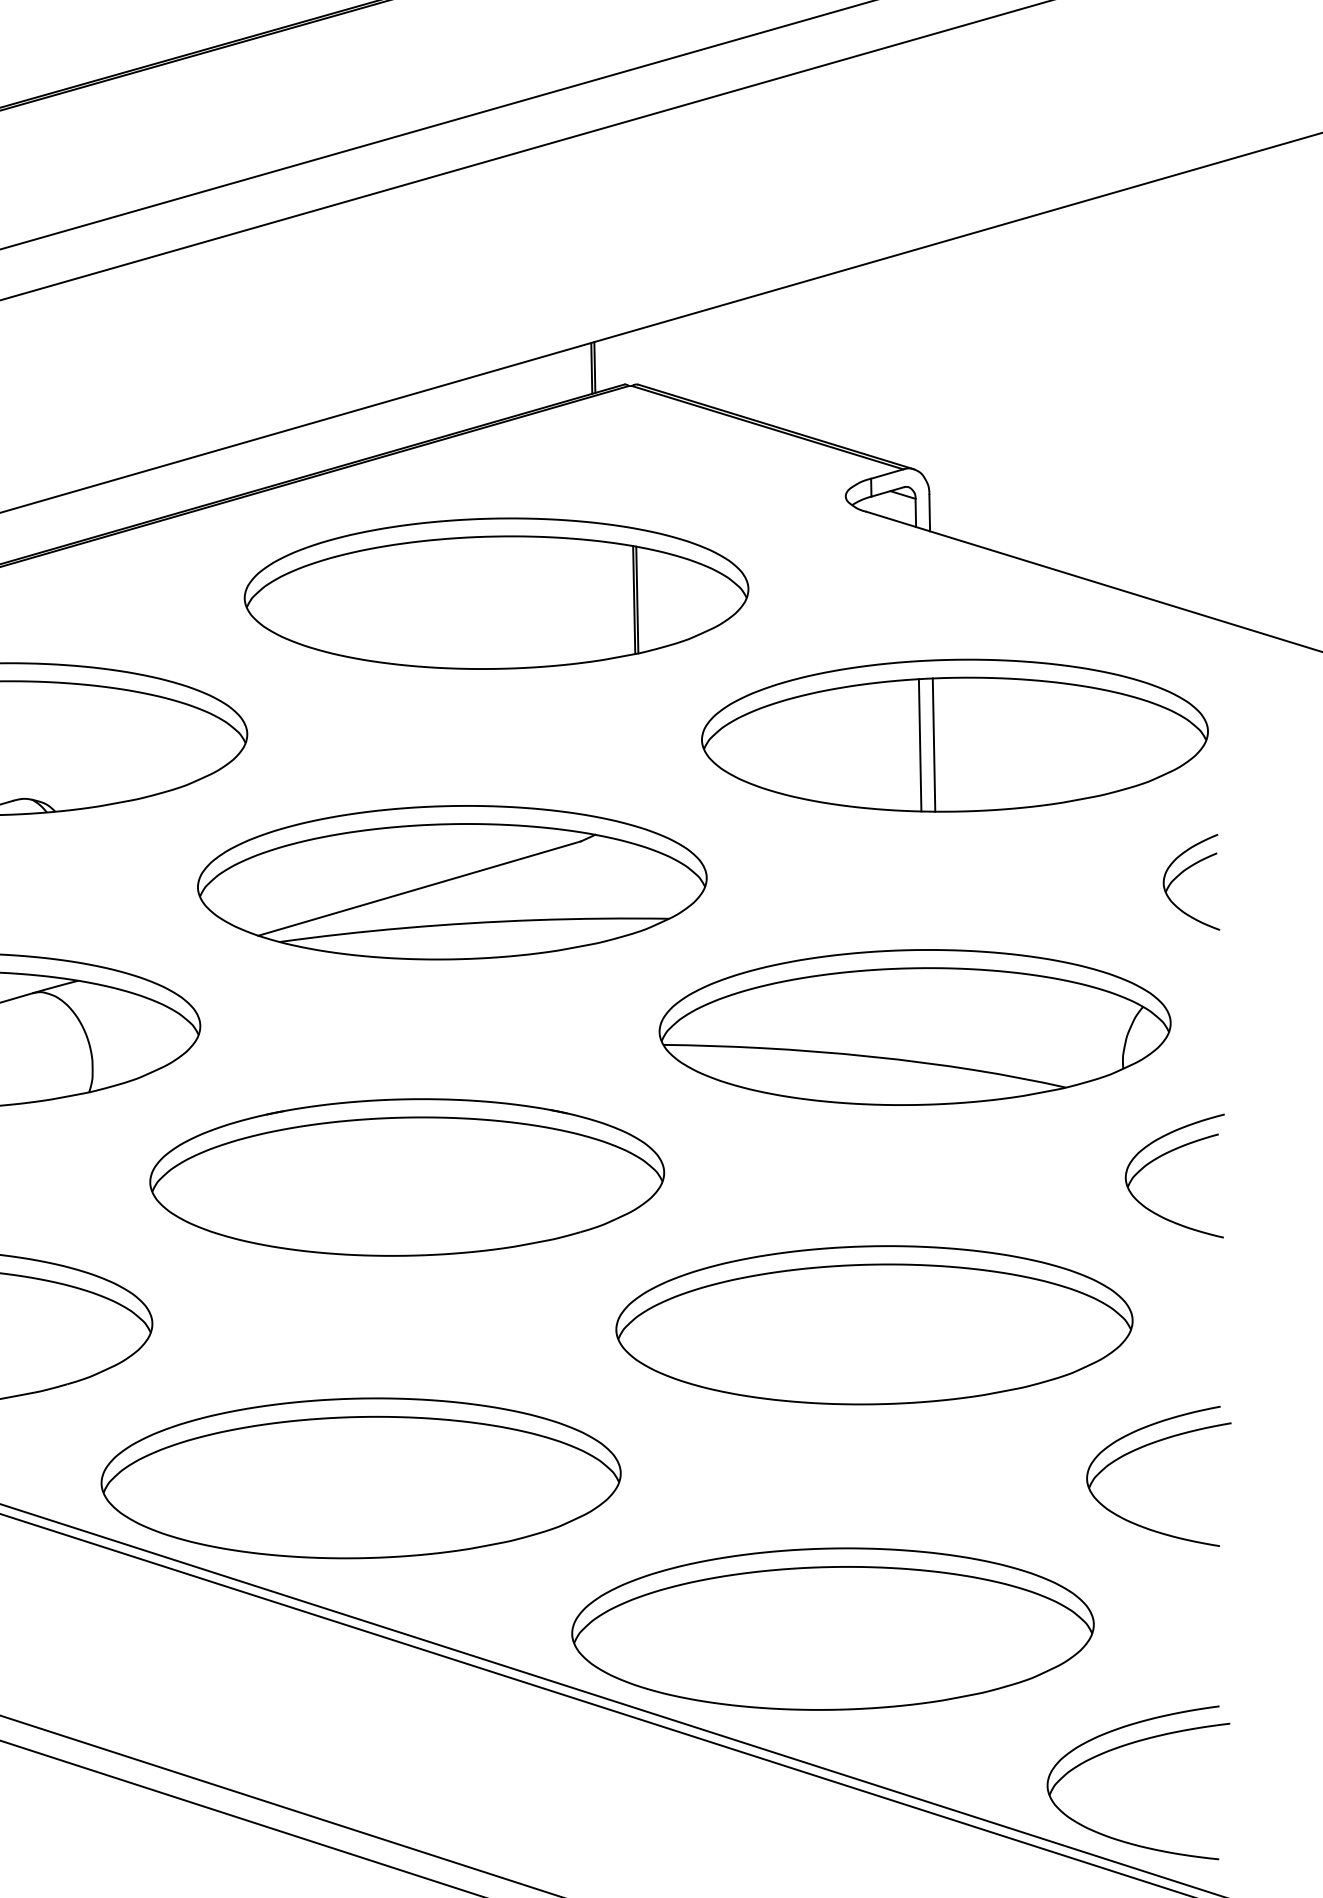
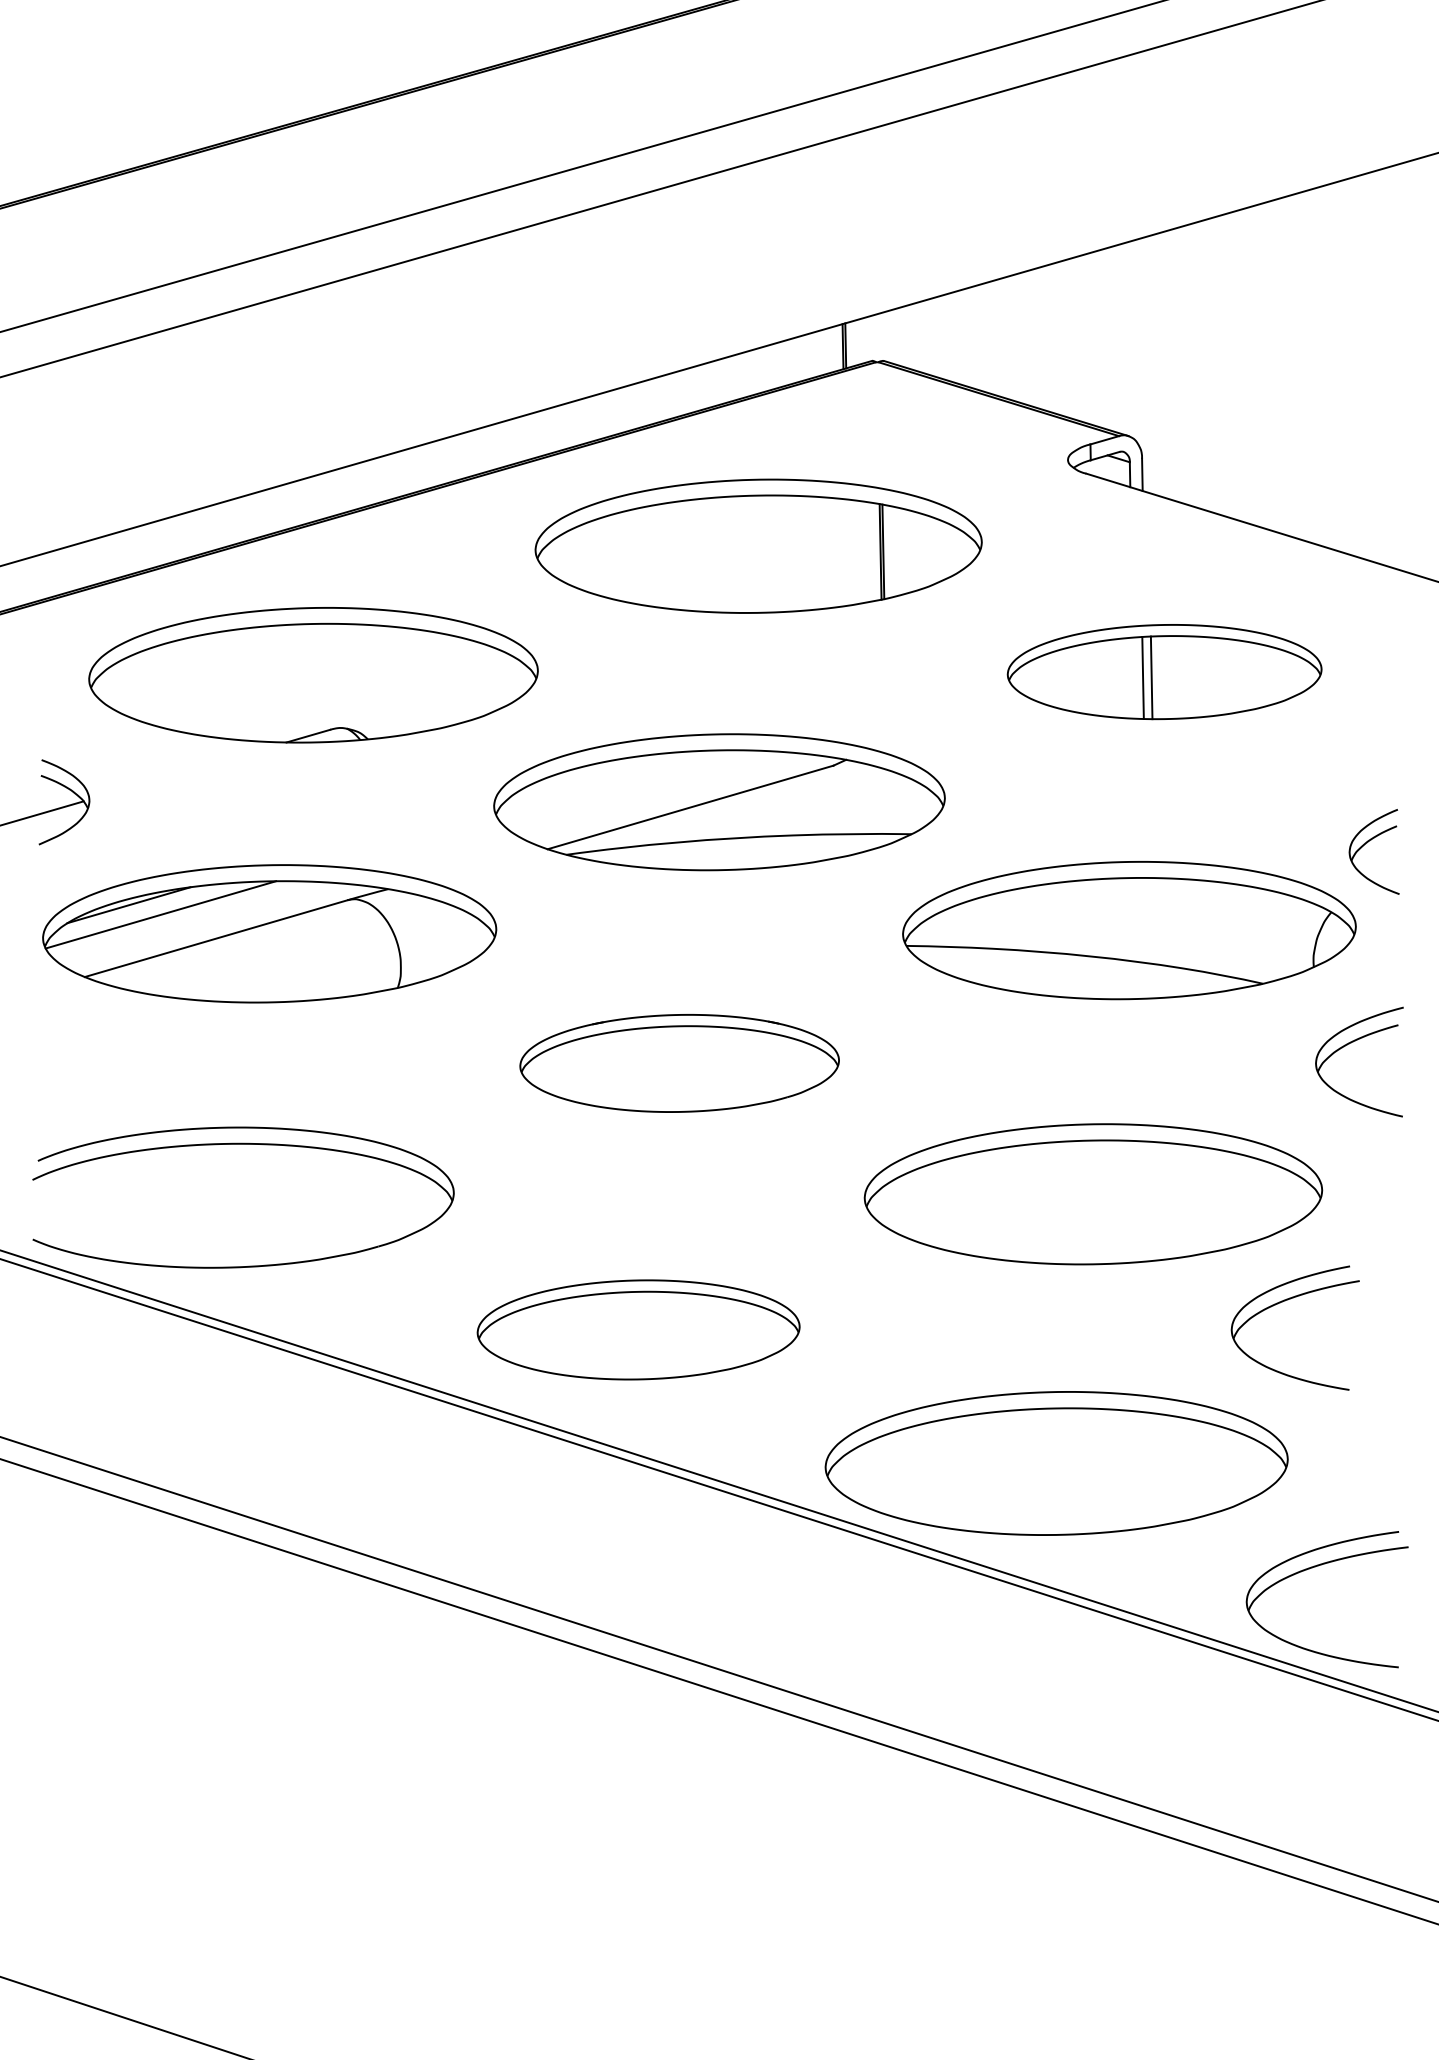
part: (954, 735) -> (1164, 671), size x0.7
part: (1183, 872) -> (1367, 843), moved
part: (407, 1177) -> (679, 1063), size x0.7
part: (1147, 1446) -> (1285, 1301), moved
part: (360, 1477) -> (638, 1329), size x0.7

